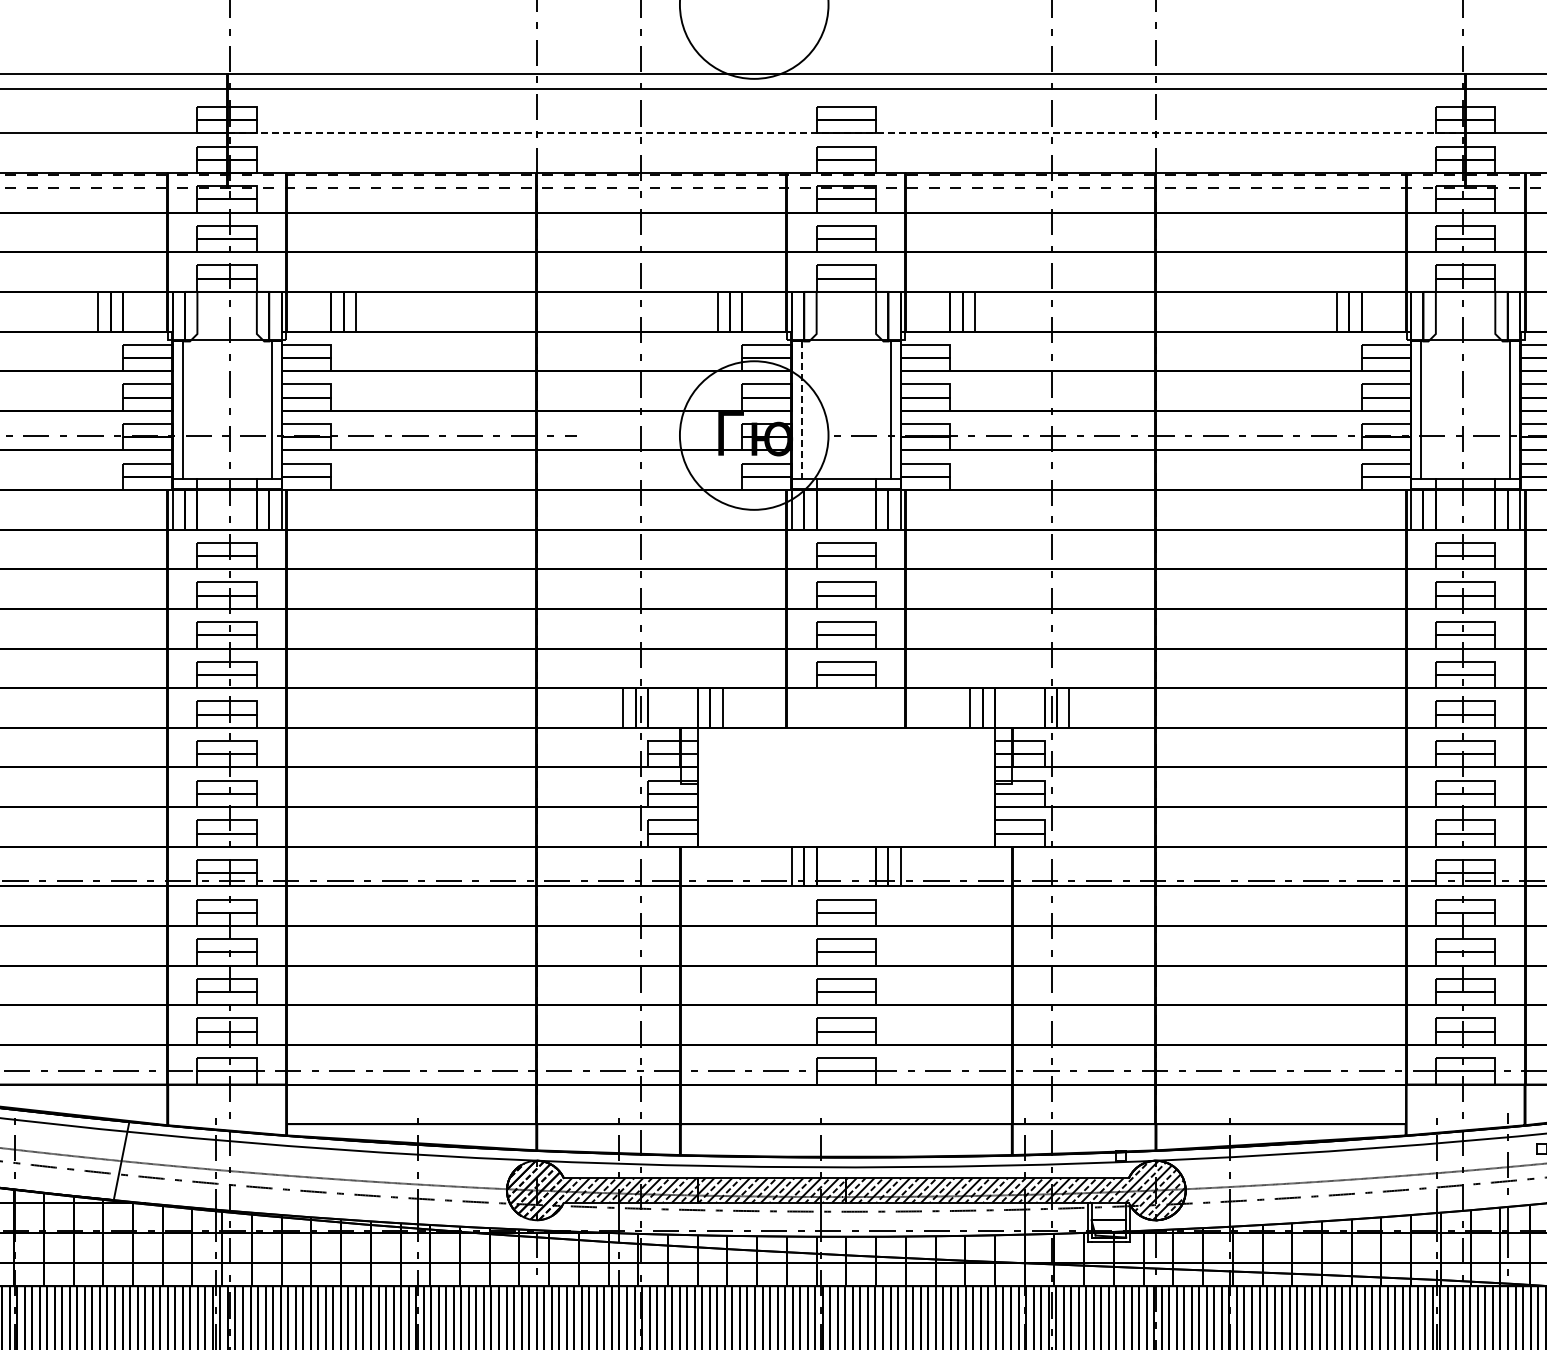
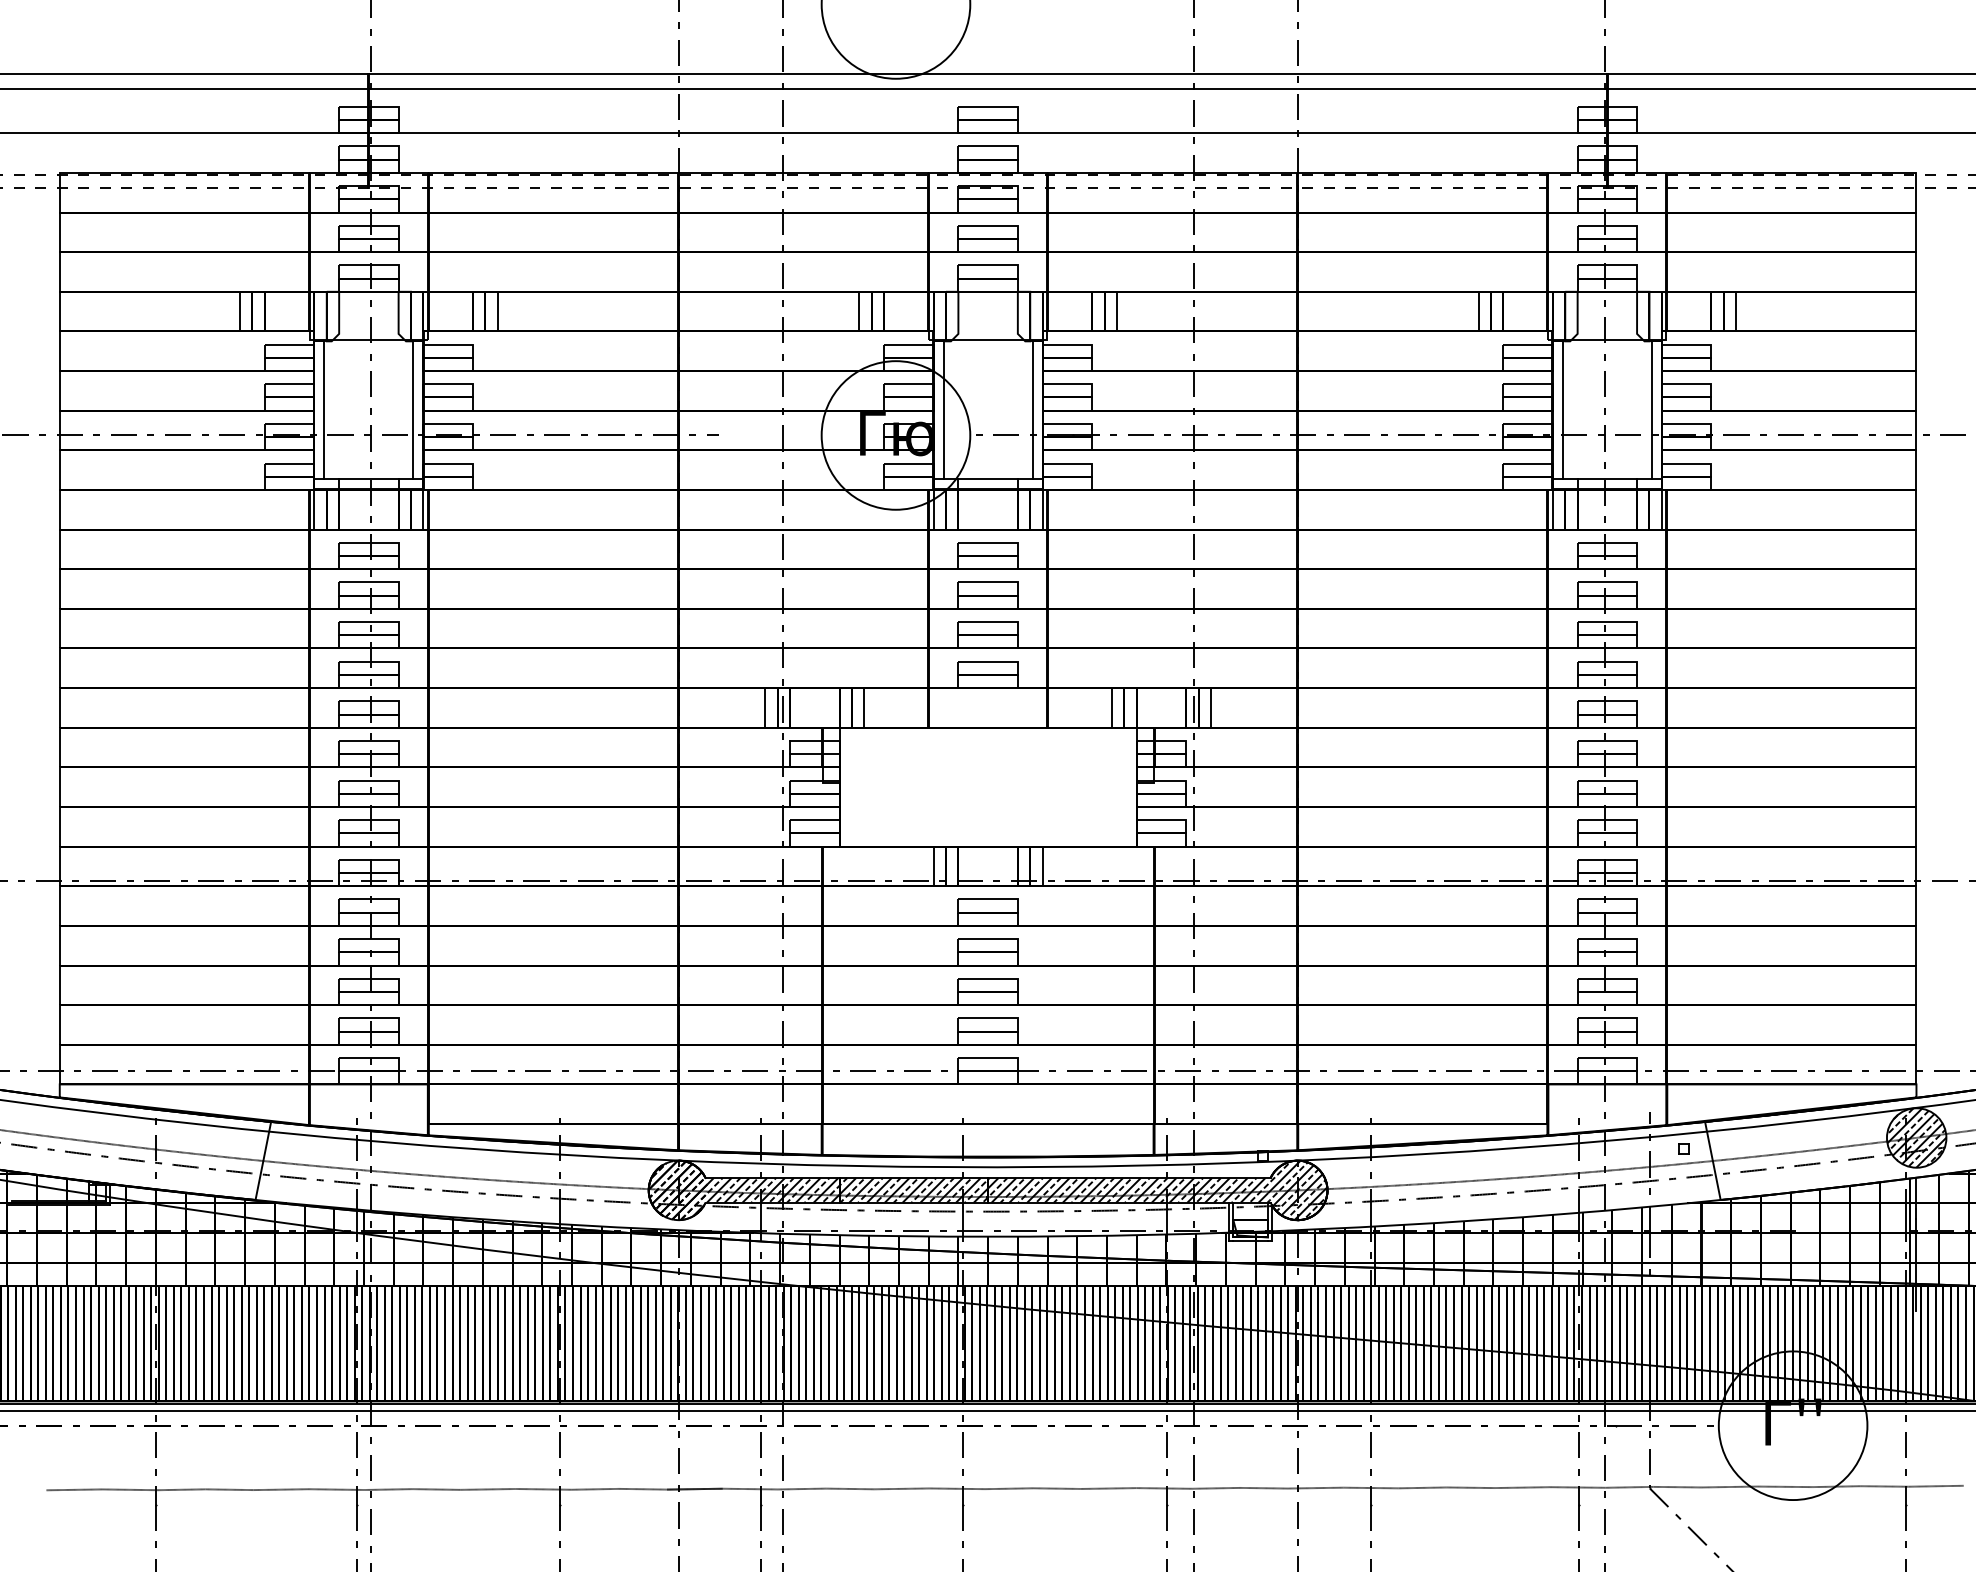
line: (846, 133) -> (988, 133), dashed -> solid
line: (801, 410) -> (943, 410), dashed -> solid

